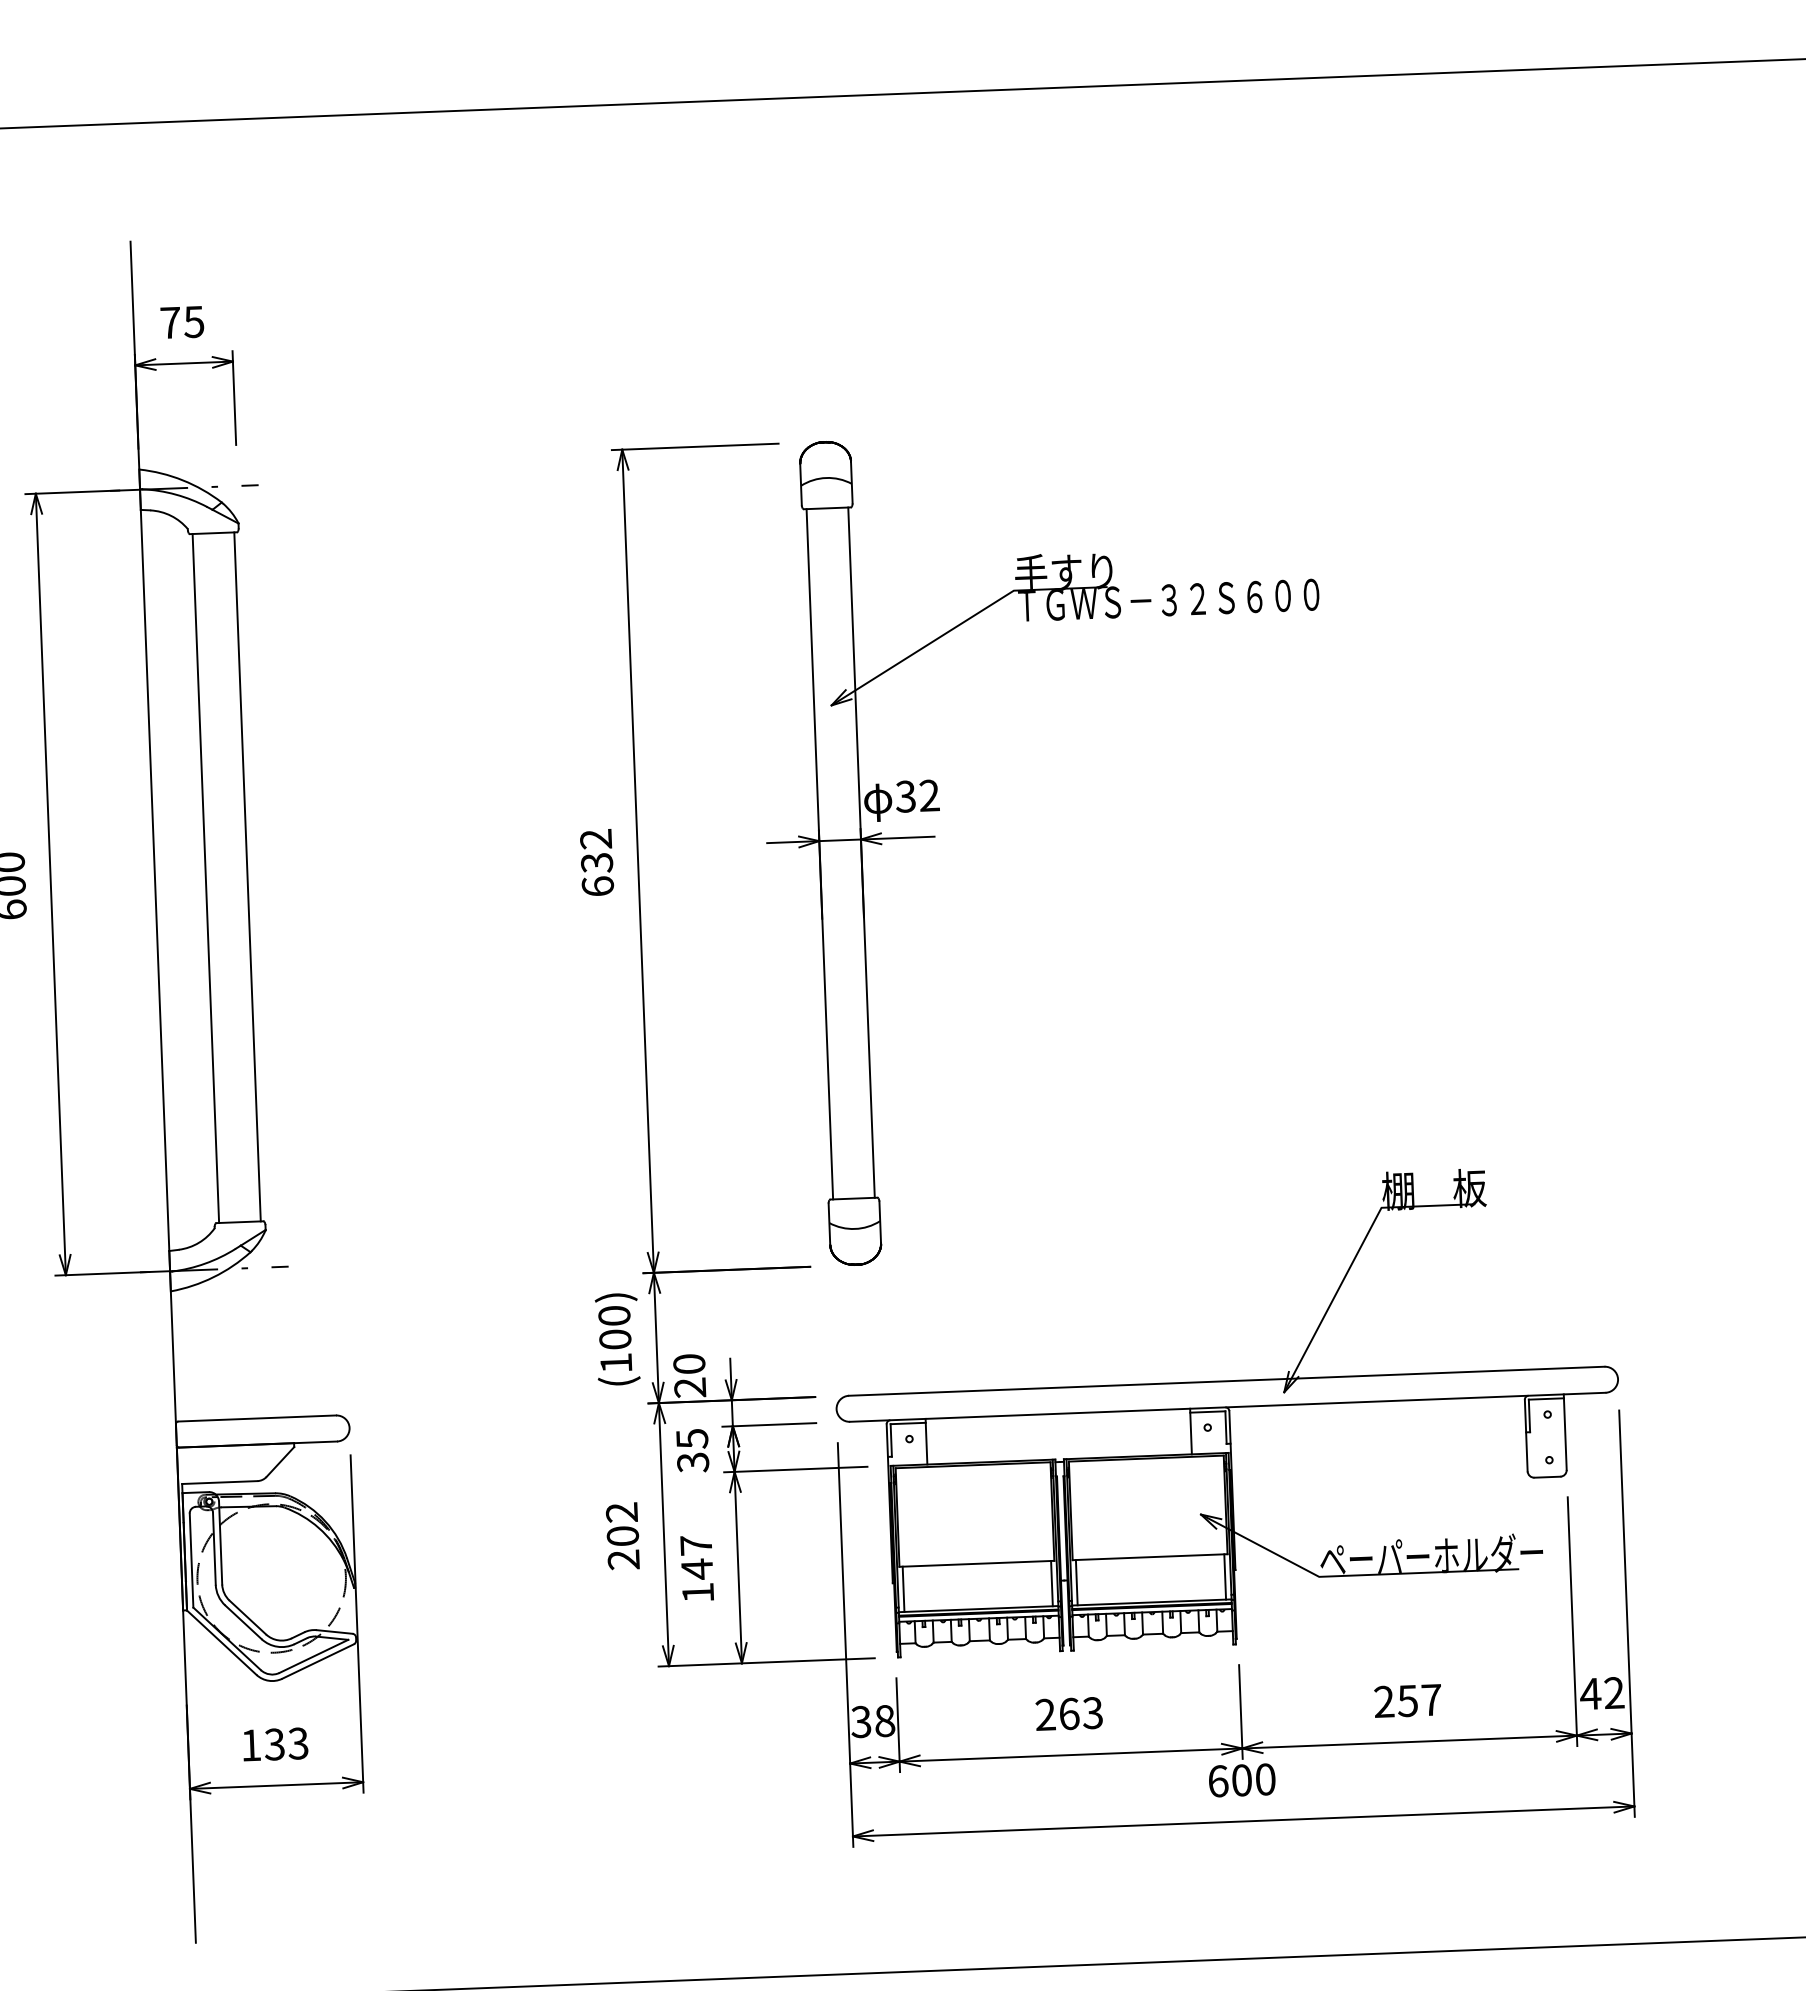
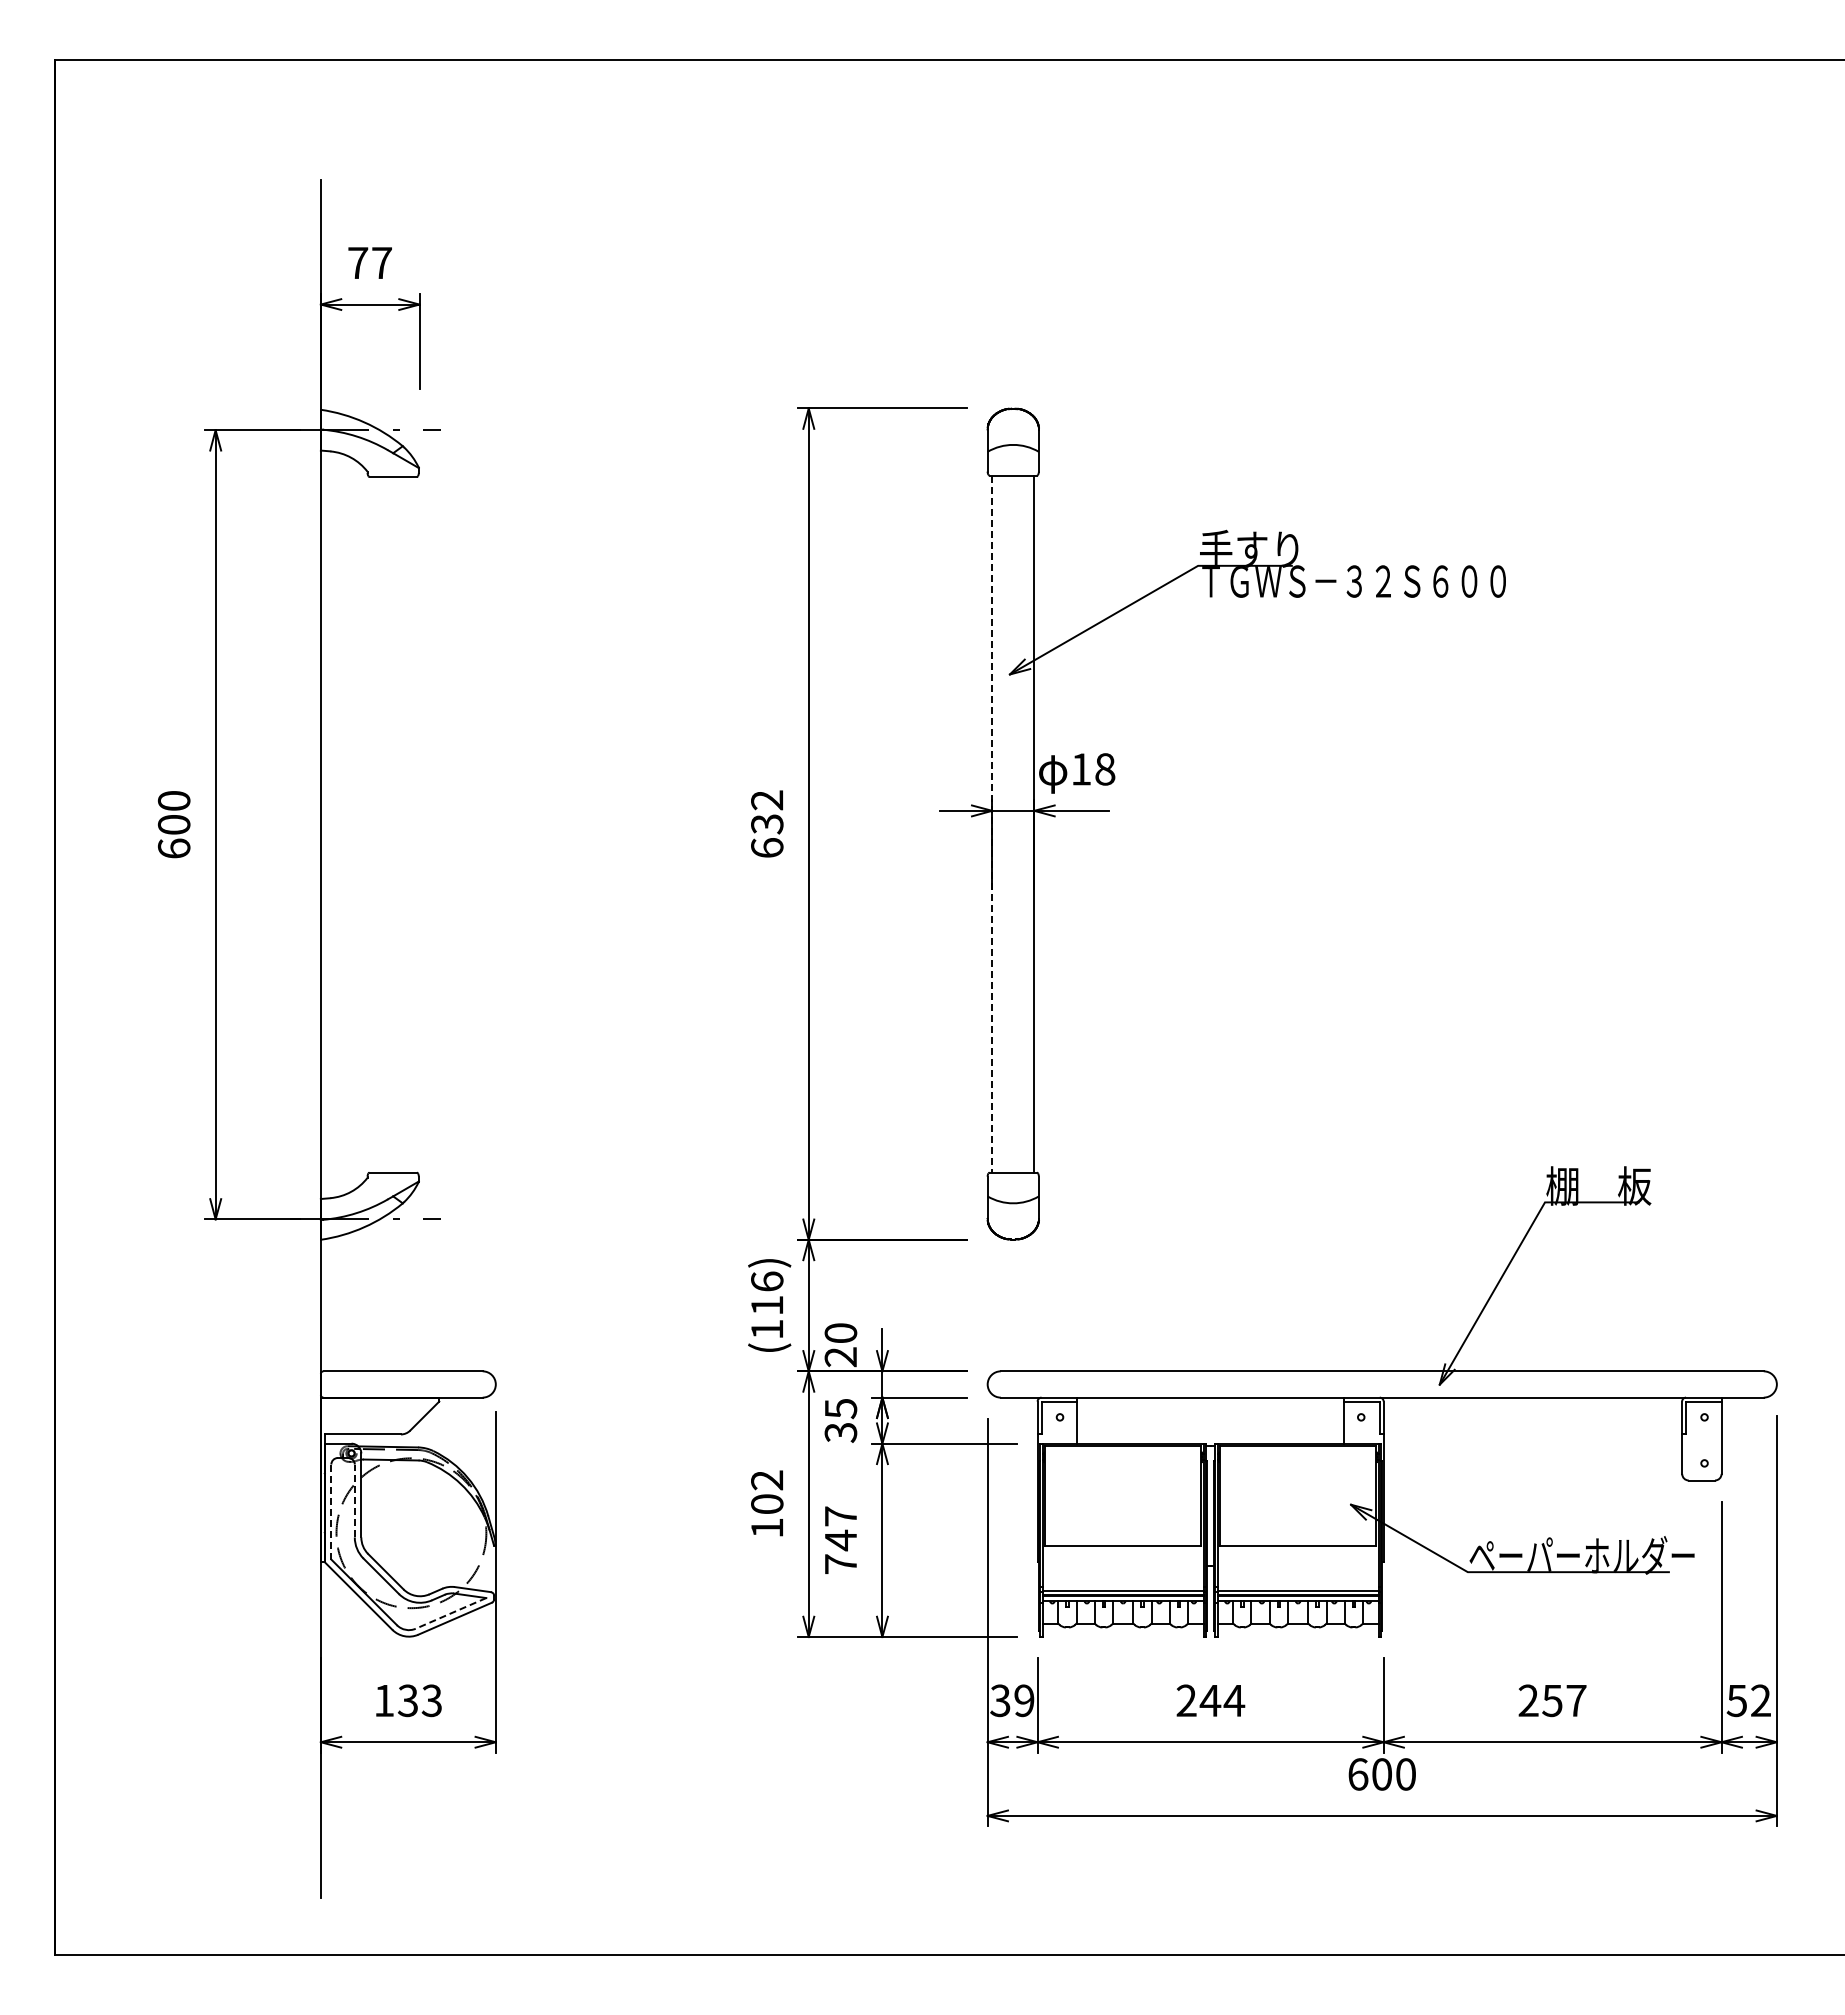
text: (193, 322) -> (381, 263), 75 -> 77
text: (917, 796) -> (1093, 769), 32 -> 18
line: (820, 854) -> (992, 824), solid -> dashed
line: (247, 876) -> (414, 824), removed
line: (206, 878) -> (372, 824), removed
text: (615, 1327) -> (767, 1293), (100) -> (116)
line: (214, 1548) -> (354, 1500), solid -> dashed
text: (624, 1560) -> (767, 1528), 202 -> 102
line: (191, 1561) -> (331, 1512), solid -> dashed
line: (1225, 1576) -> (1373, 1568), removed
line: (1077, 1582) -> (1223, 1568), removed
line: (1052, 1583) -> (1198, 1568), removed
line: (903, 1589) -> (1048, 1568), removed
text: (697, 1592) -> (840, 1563), 147 -> 747
line: (313, 1656) -> (450, 1613), solid -> dashed
text: (1590, 1694) -> (1736, 1701), 42 -> 52
text: (1081, 1713) -> (1222, 1700), 263 -> 244
text: (885, 1720) -> (1024, 1700), 38 -> 39

